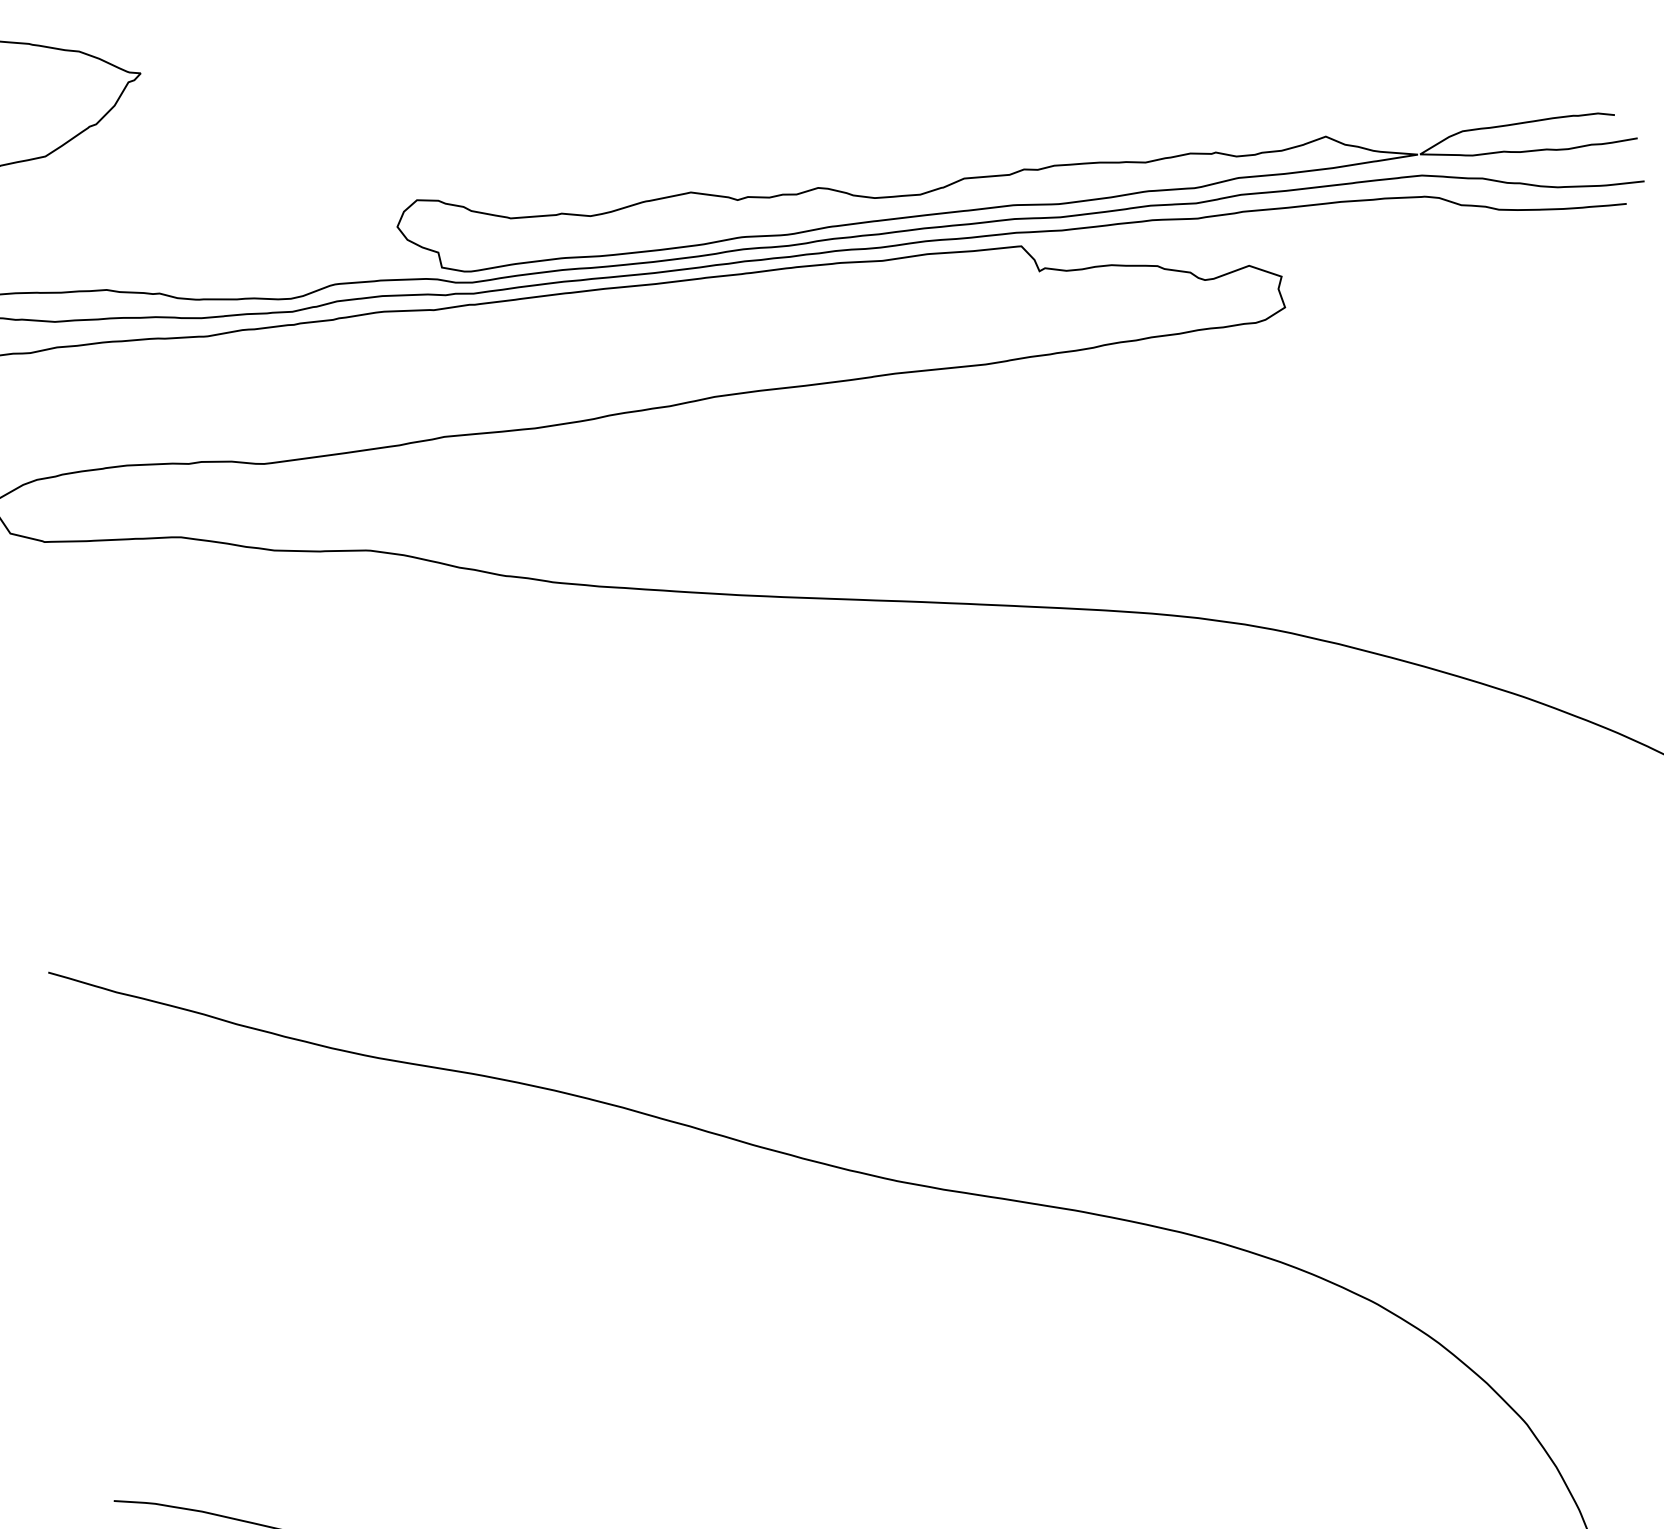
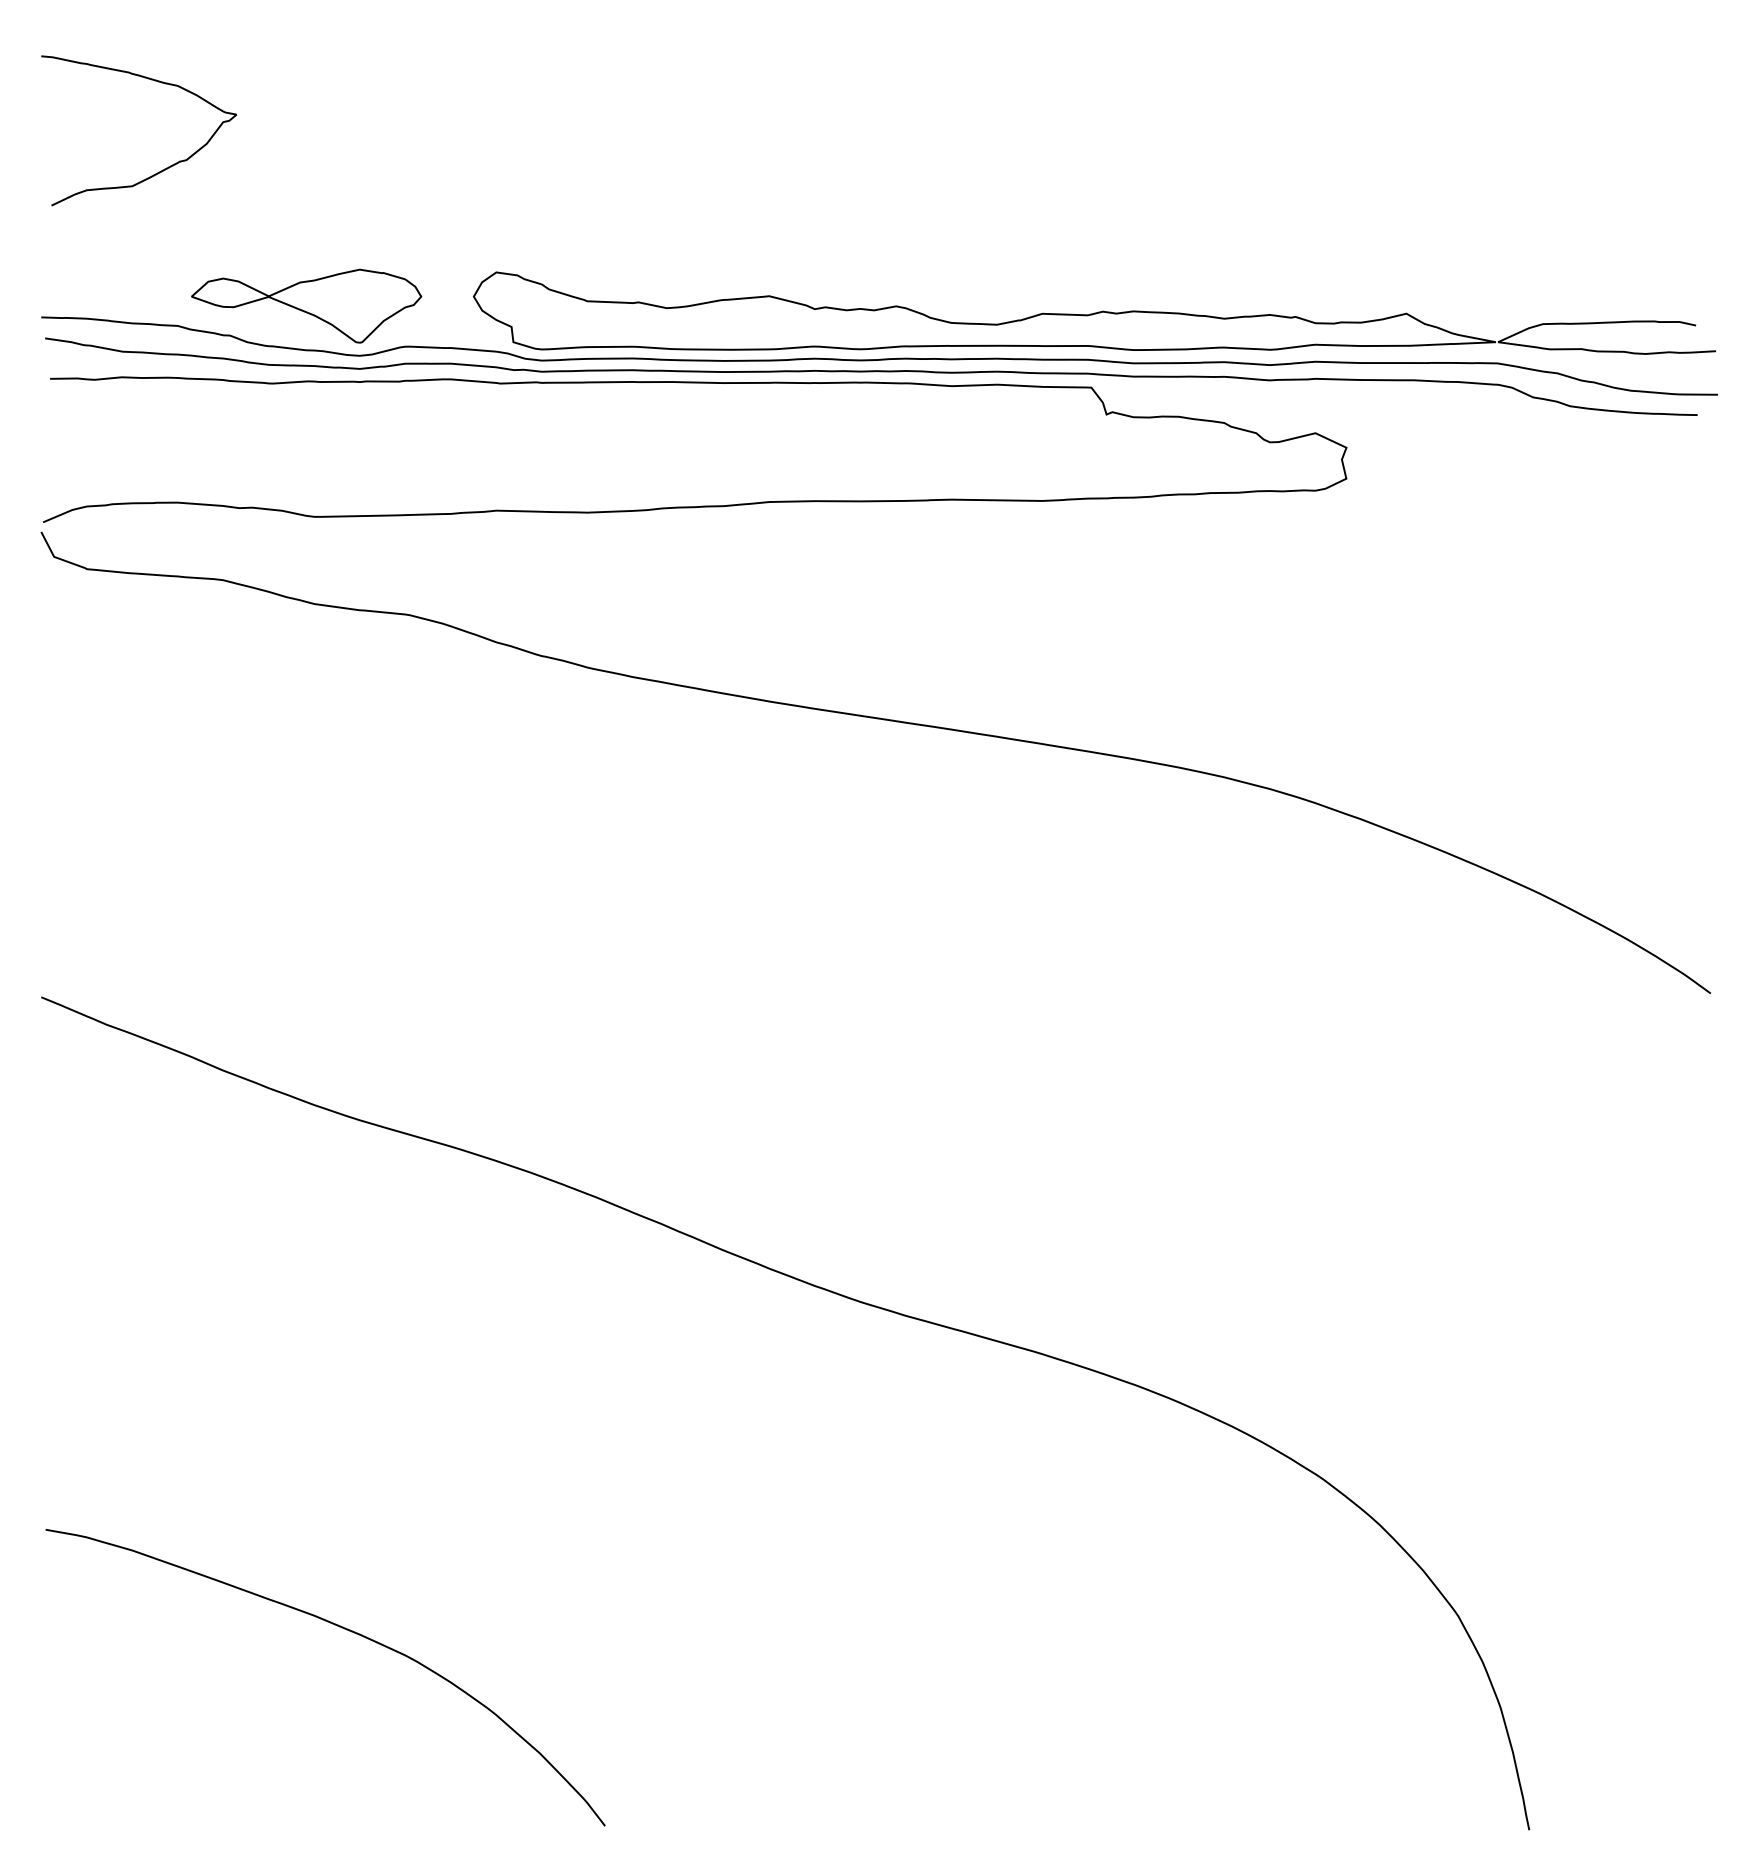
part: (232, 254) -> (306, 305), added

